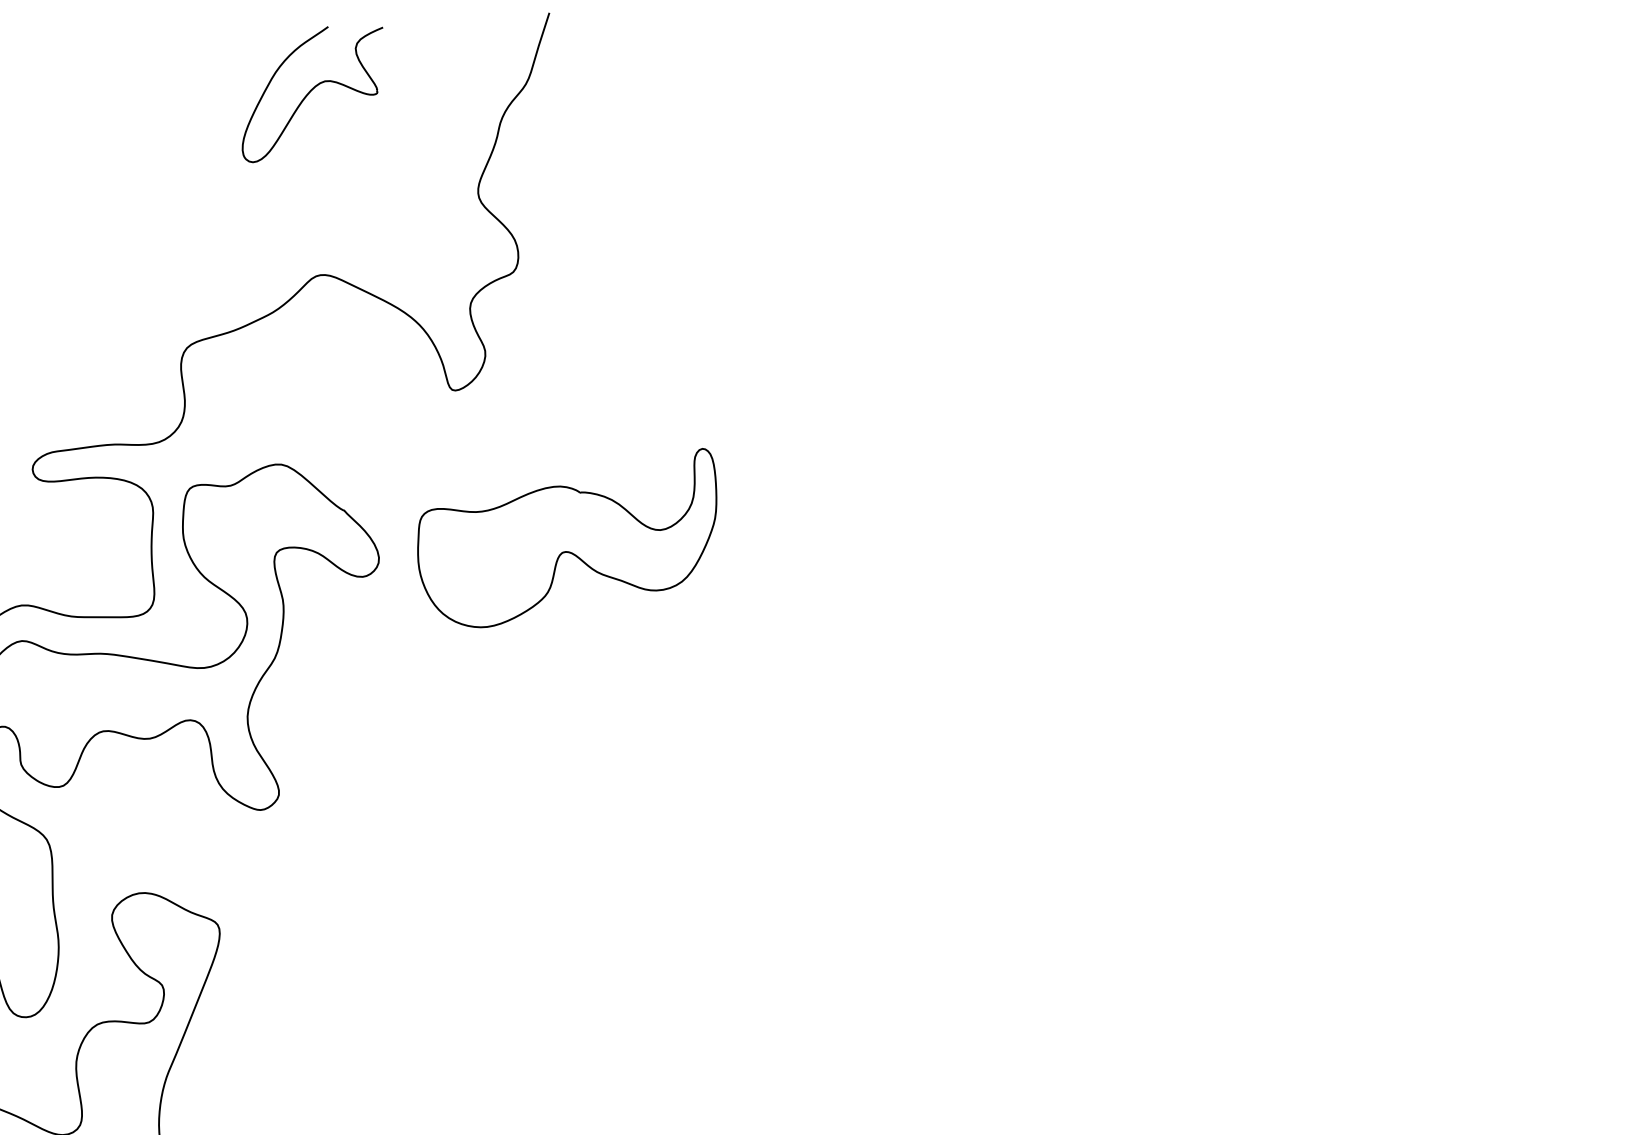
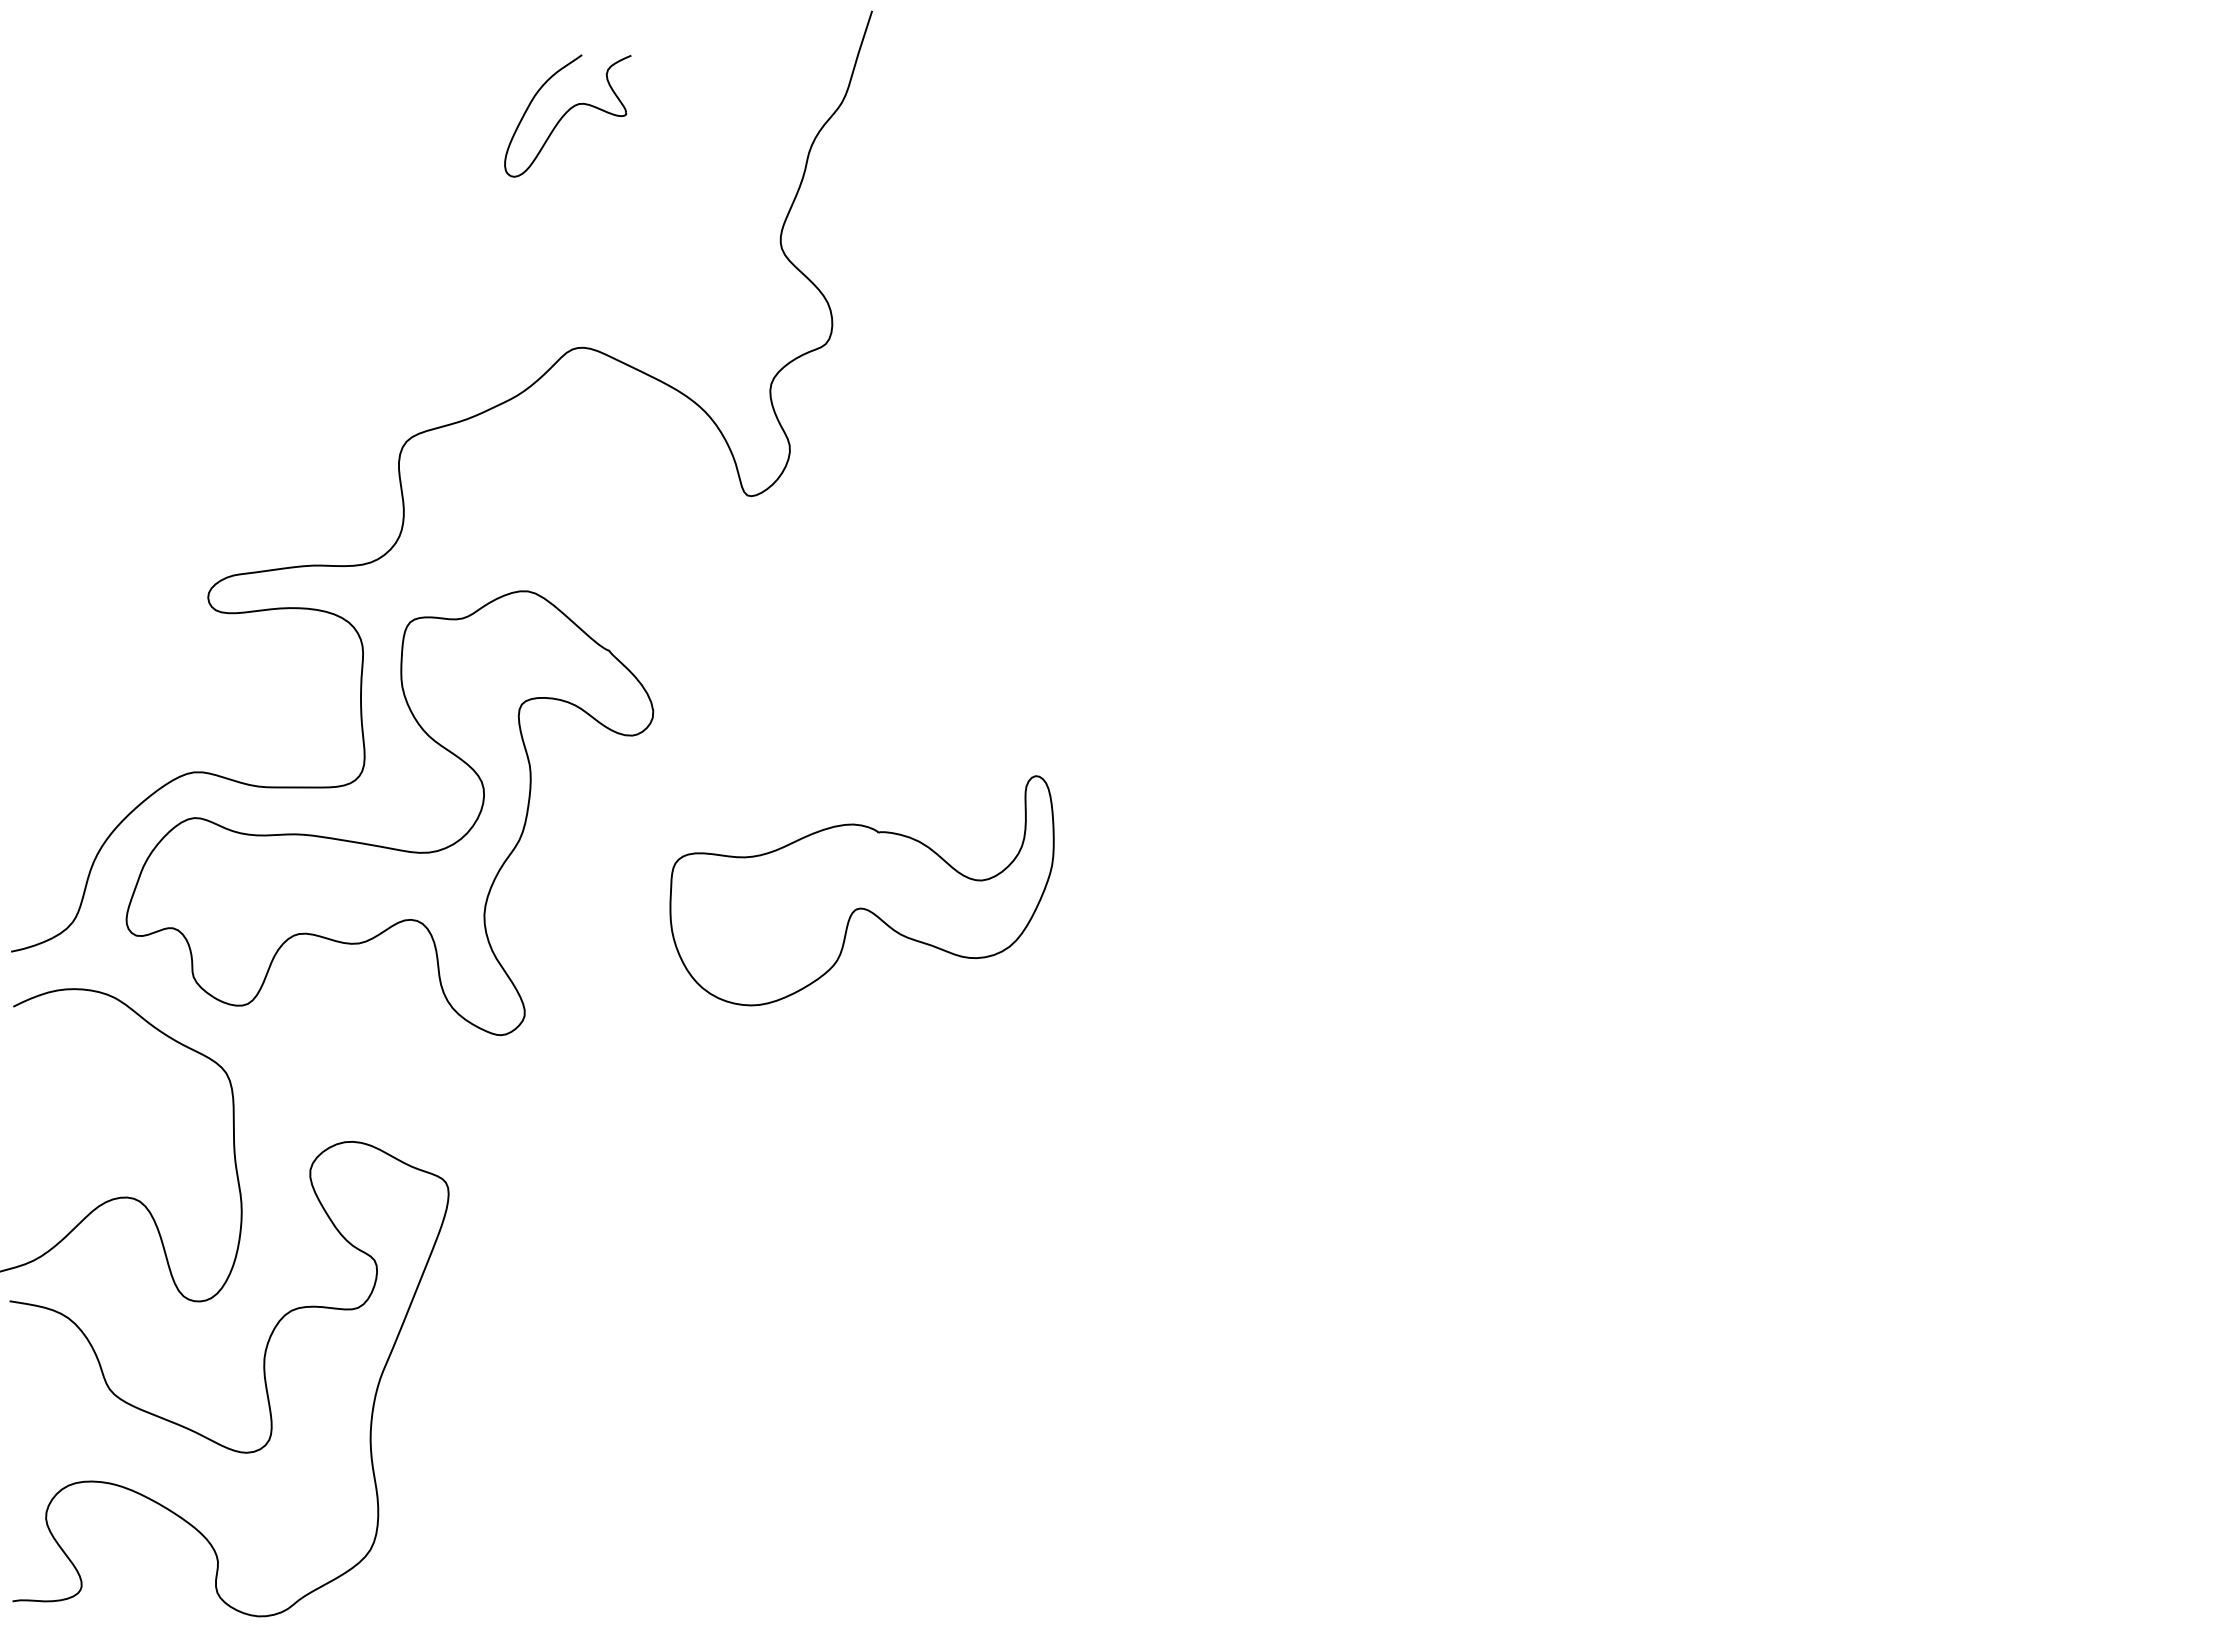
part: (312, 94) -> (567, 115), size x0.7
part: (566, 537) -> (861, 890), moved

